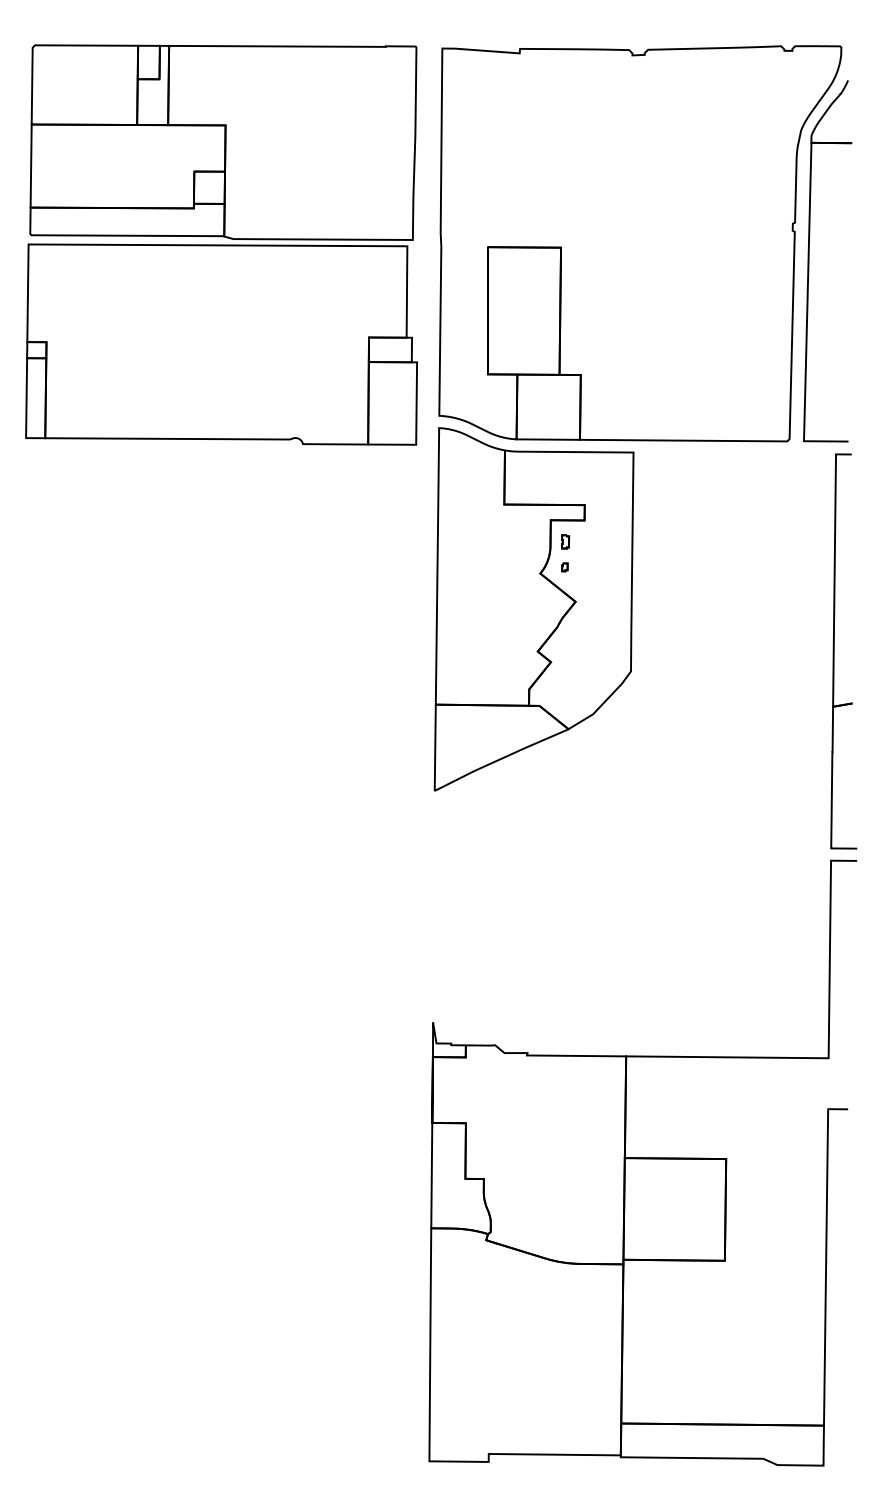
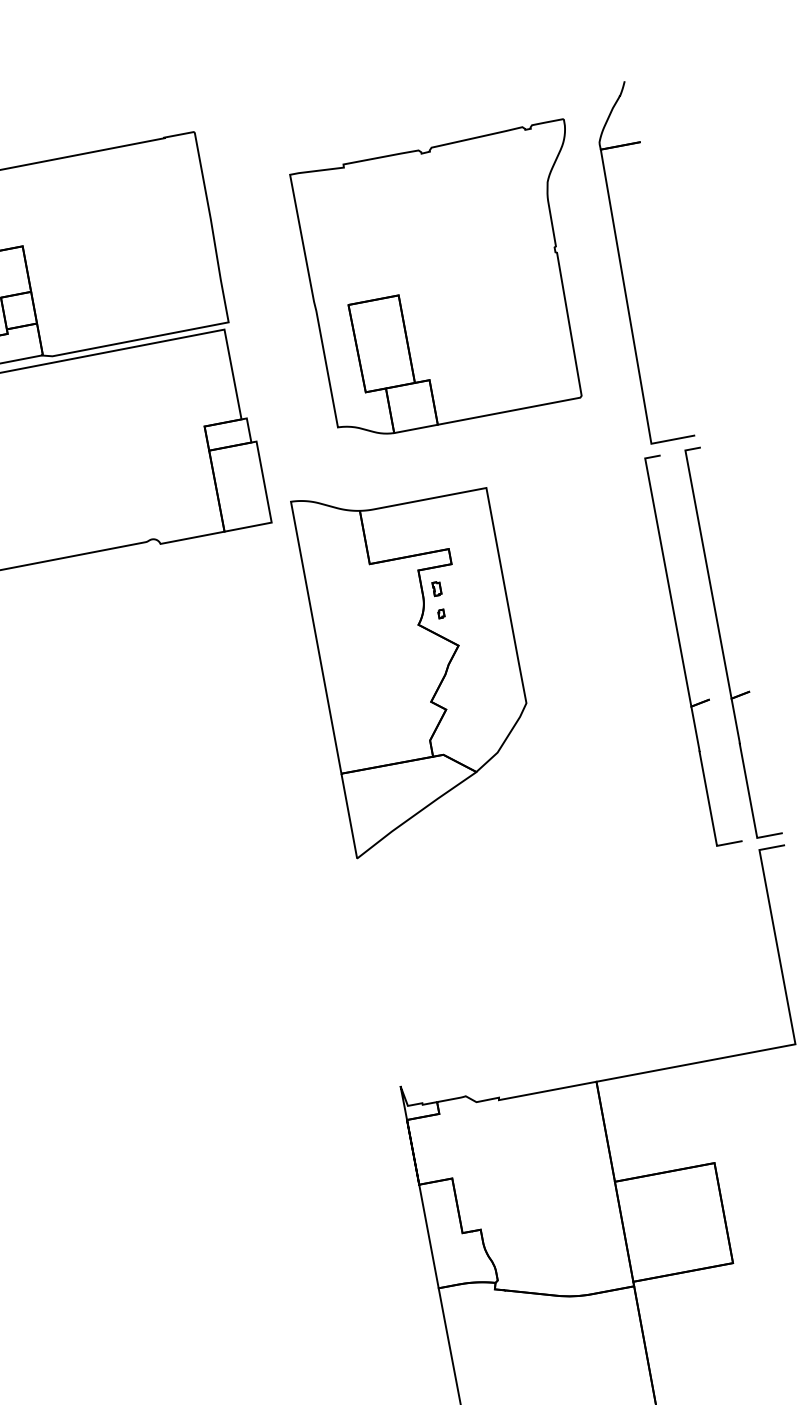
part: (640, 243) -> (452, 281), size x0.7
part: (793, 651) -> (681, 652), added

